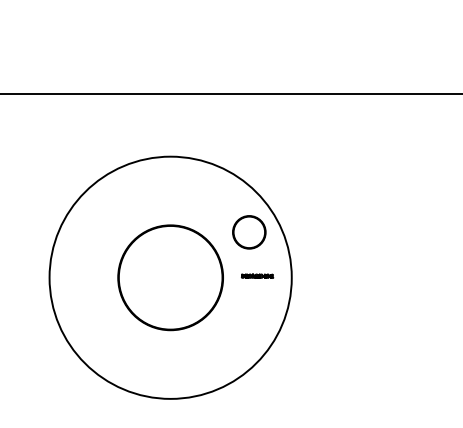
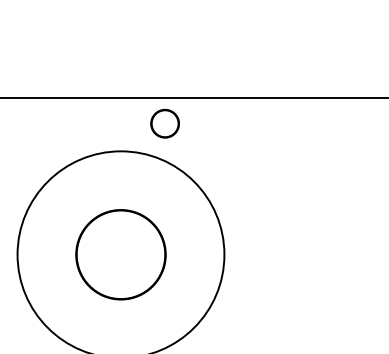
circle: (249, 232) -> (165, 123), moved
part: (257, 275) -> (195, 252), removed

